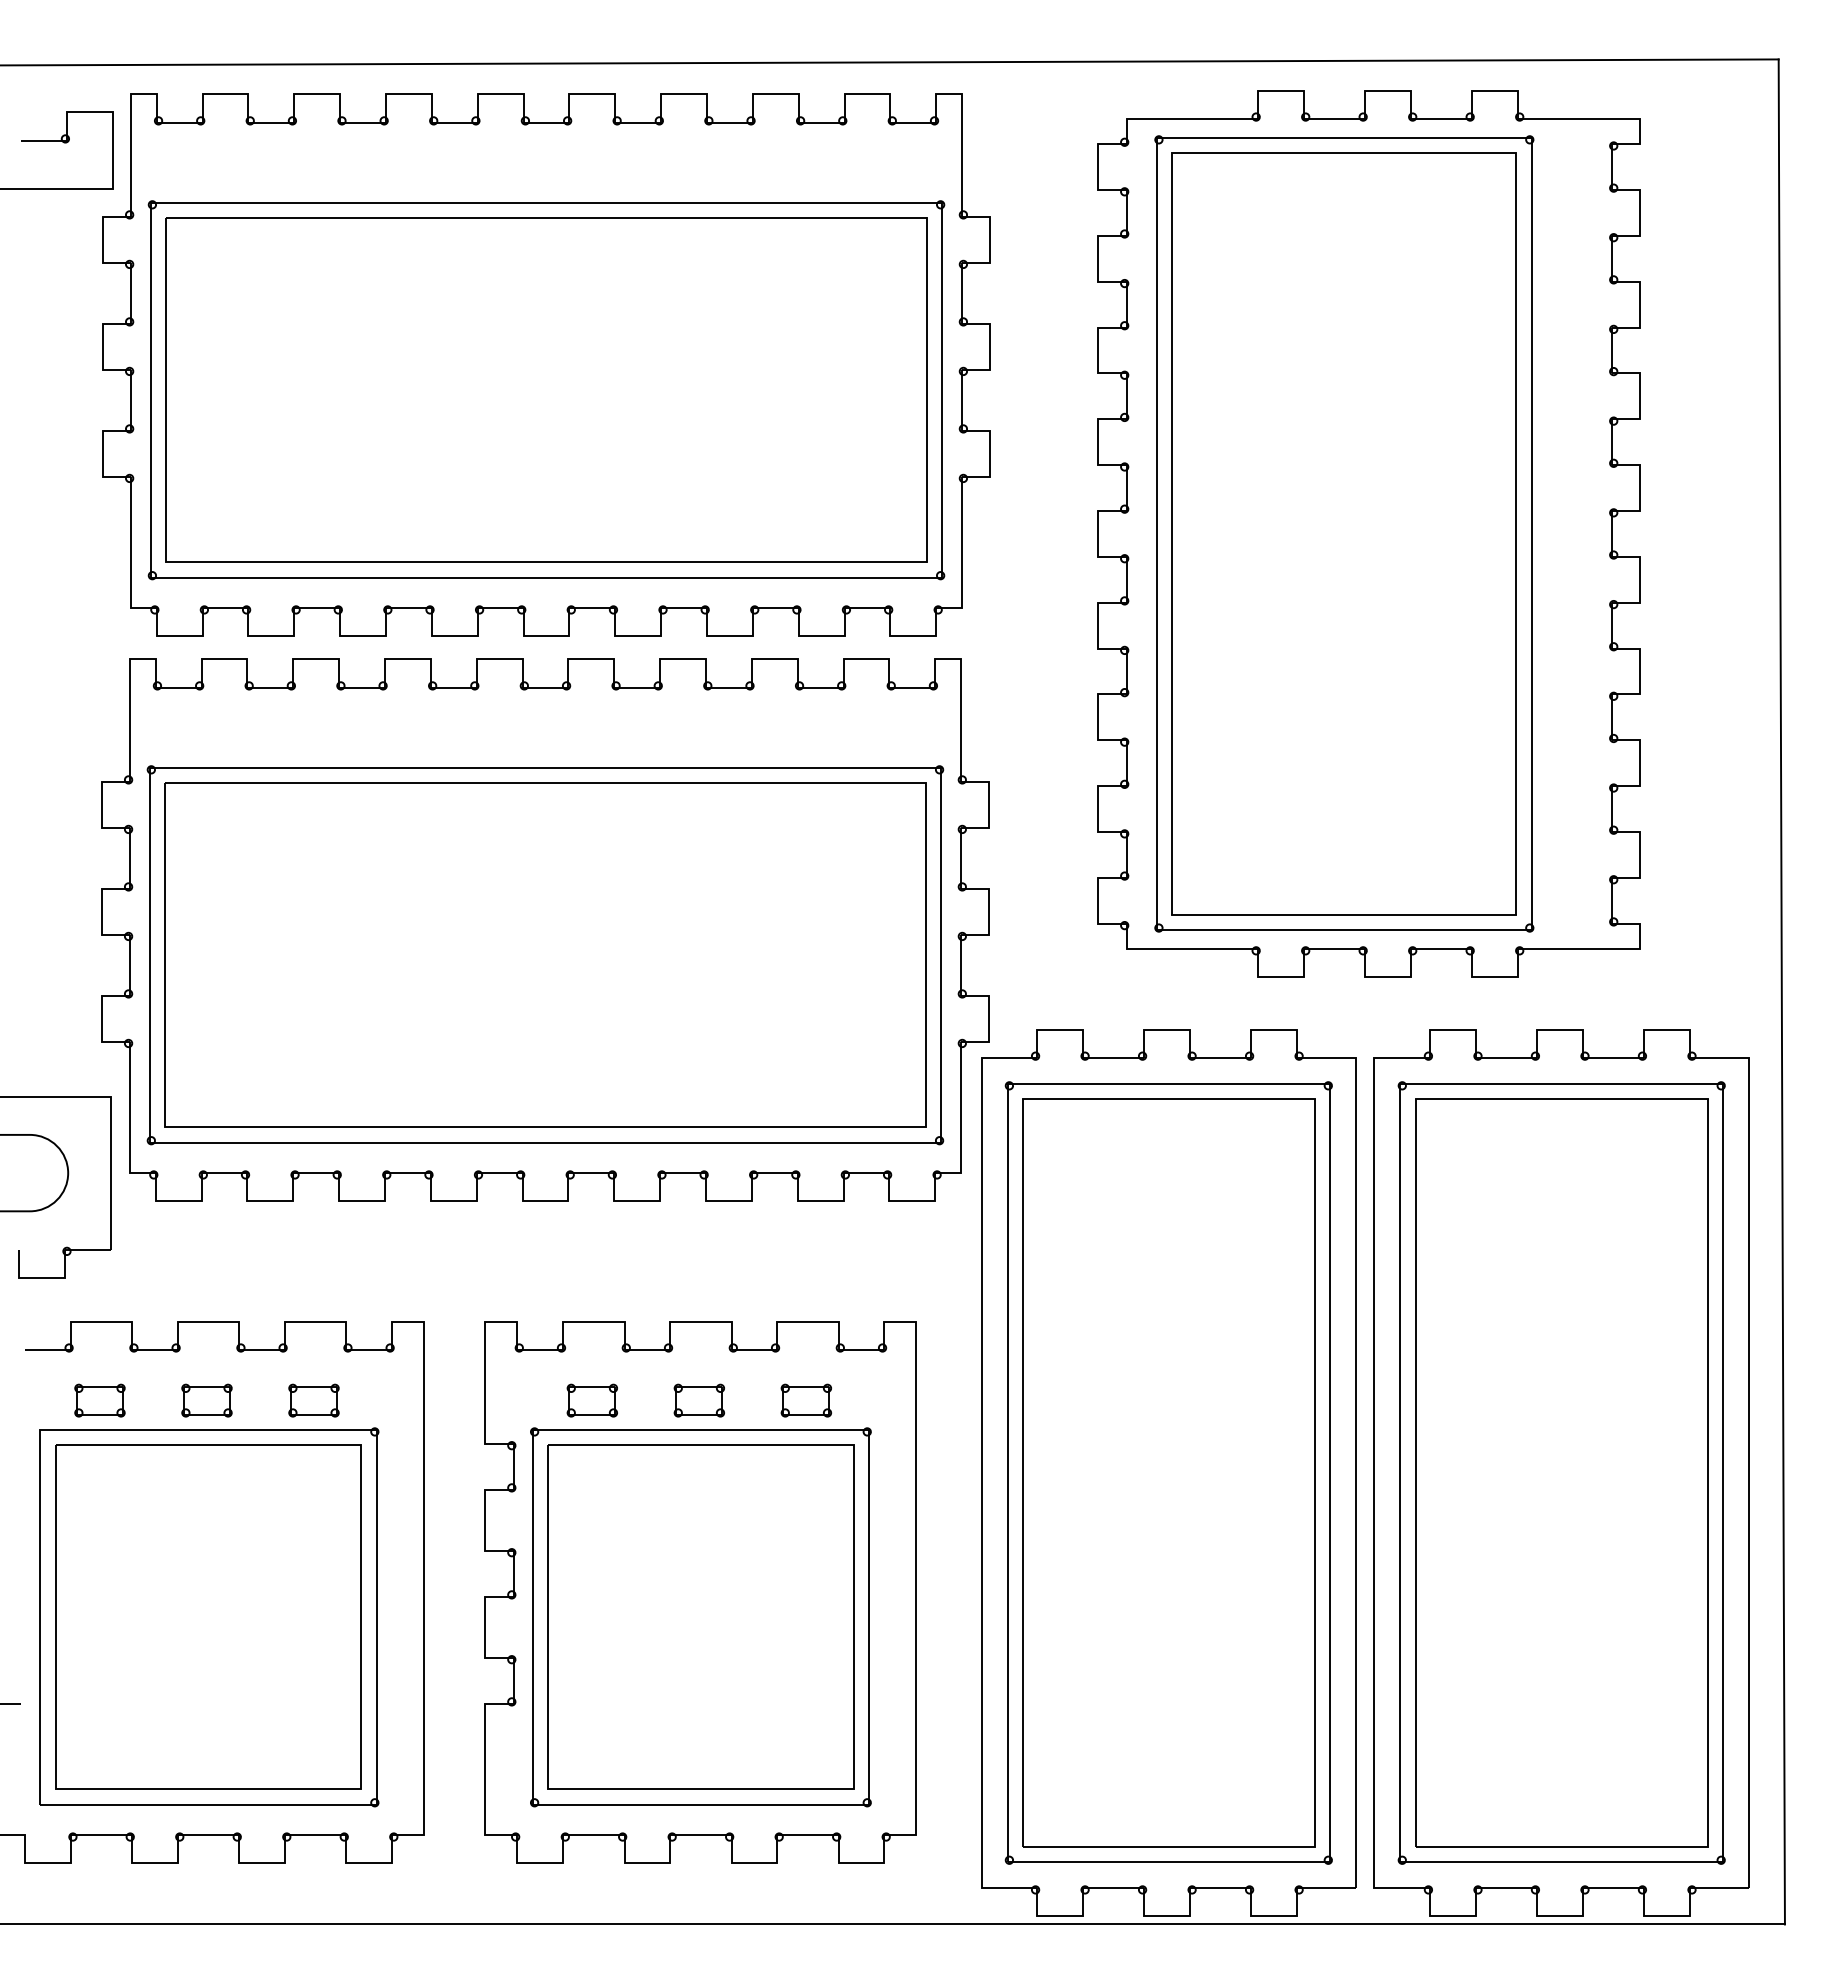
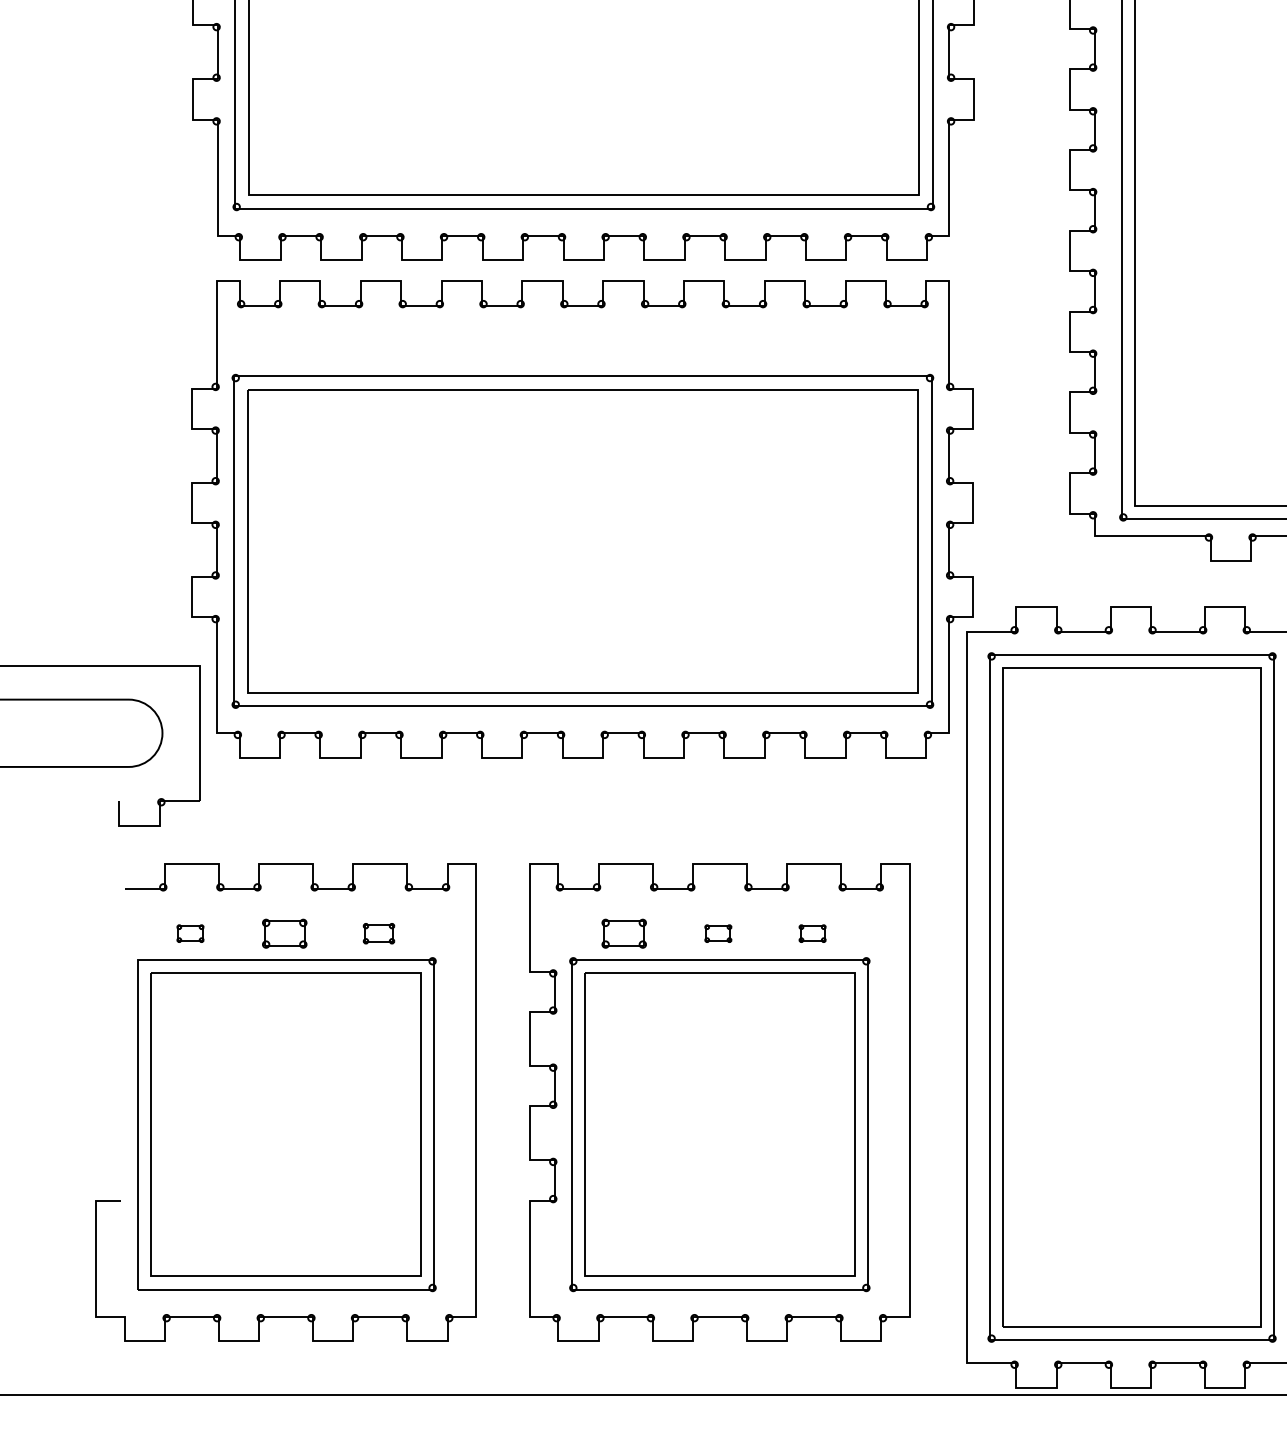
part: (99, 1400) -> (190, 933), size x0.6
part: (313, 1400) -> (378, 933), size x0.7
part: (698, 1400) -> (717, 933), size x0.6
part: (805, 1400) -> (811, 933), size x0.6

